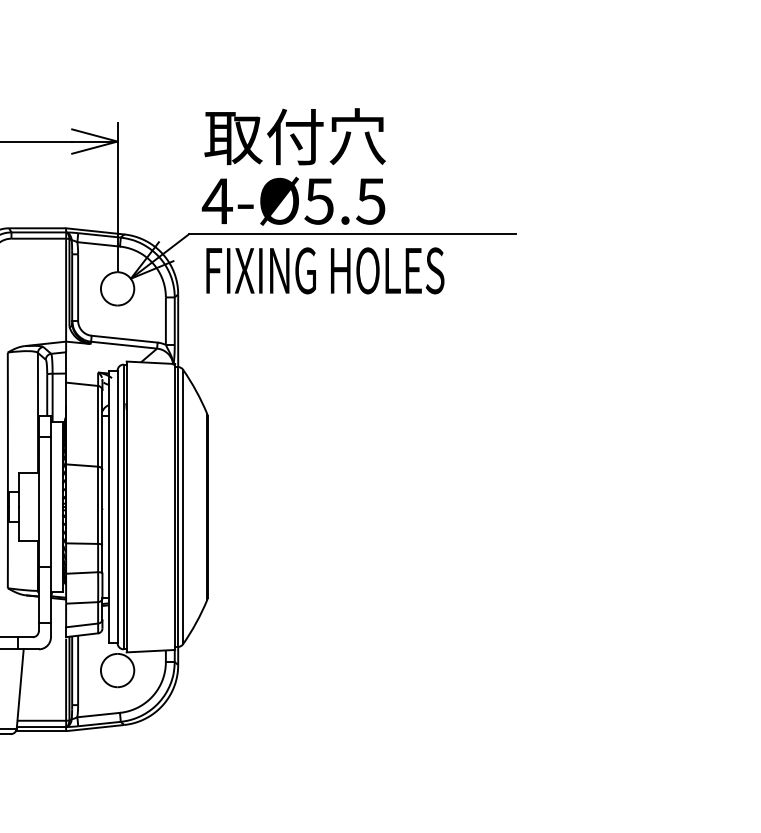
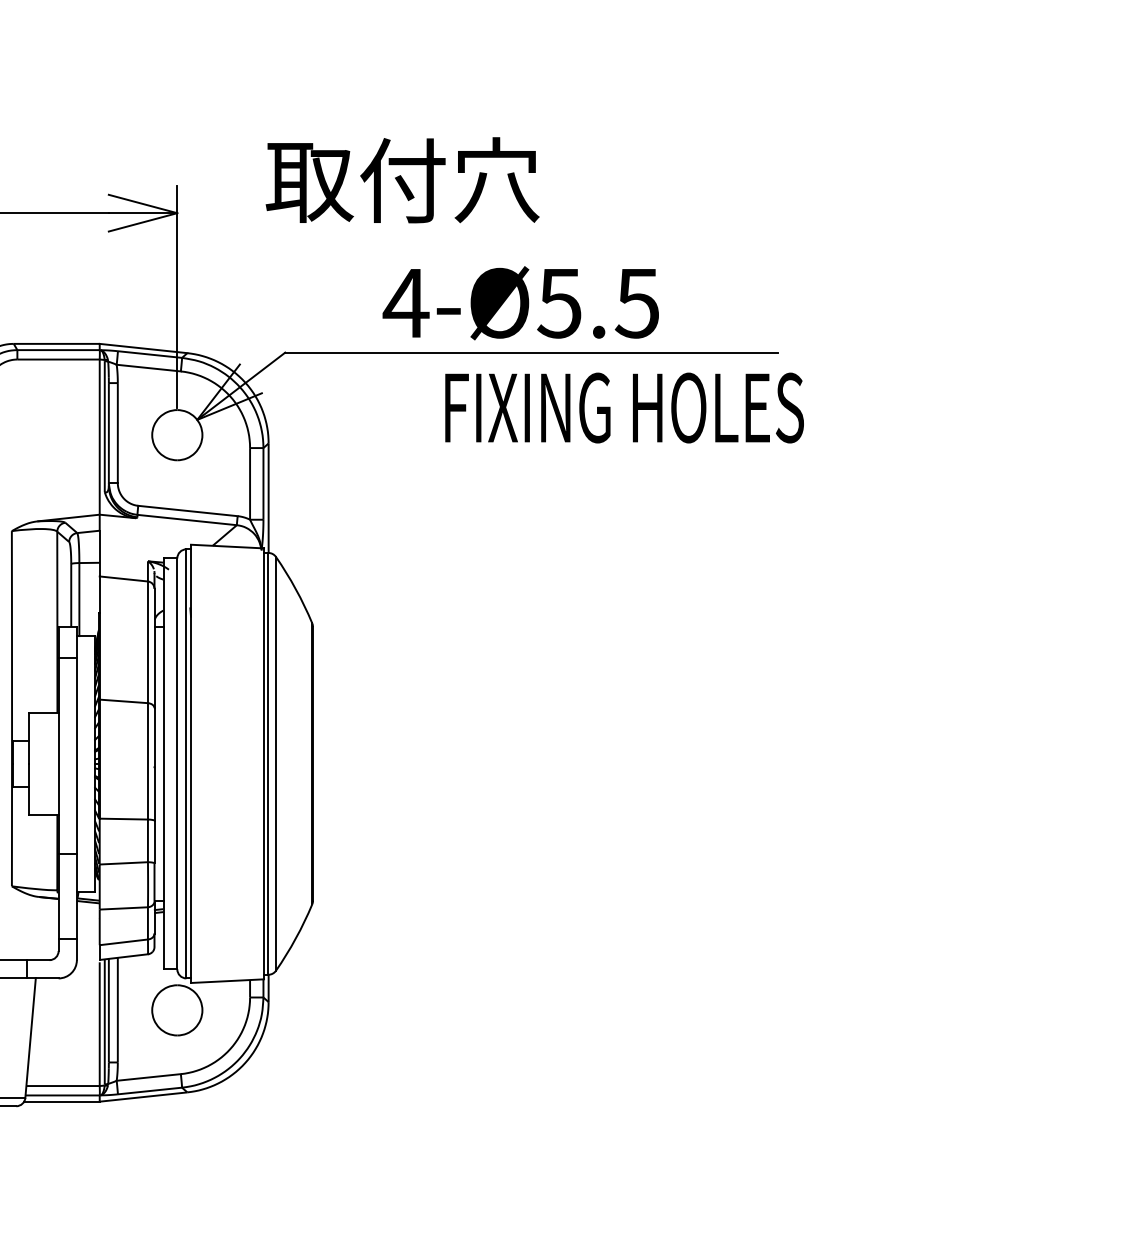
text: (294, 136) -> (401, 179), moved
text: (293, 200) -> (520, 301), moved
text: (325, 270) -> (624, 407), moved

